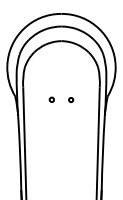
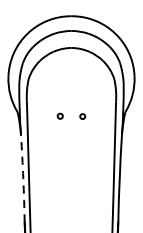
arc: (20, 153) -> (23, 178), solid -> dashed

